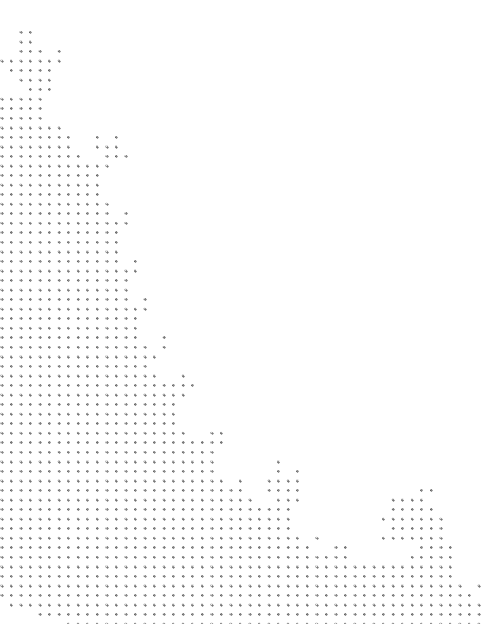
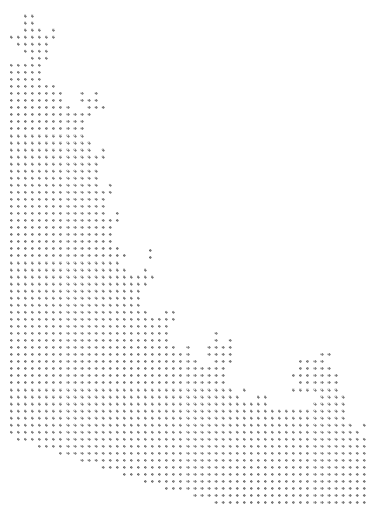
part: (164, 341) -> (150, 253), moved

